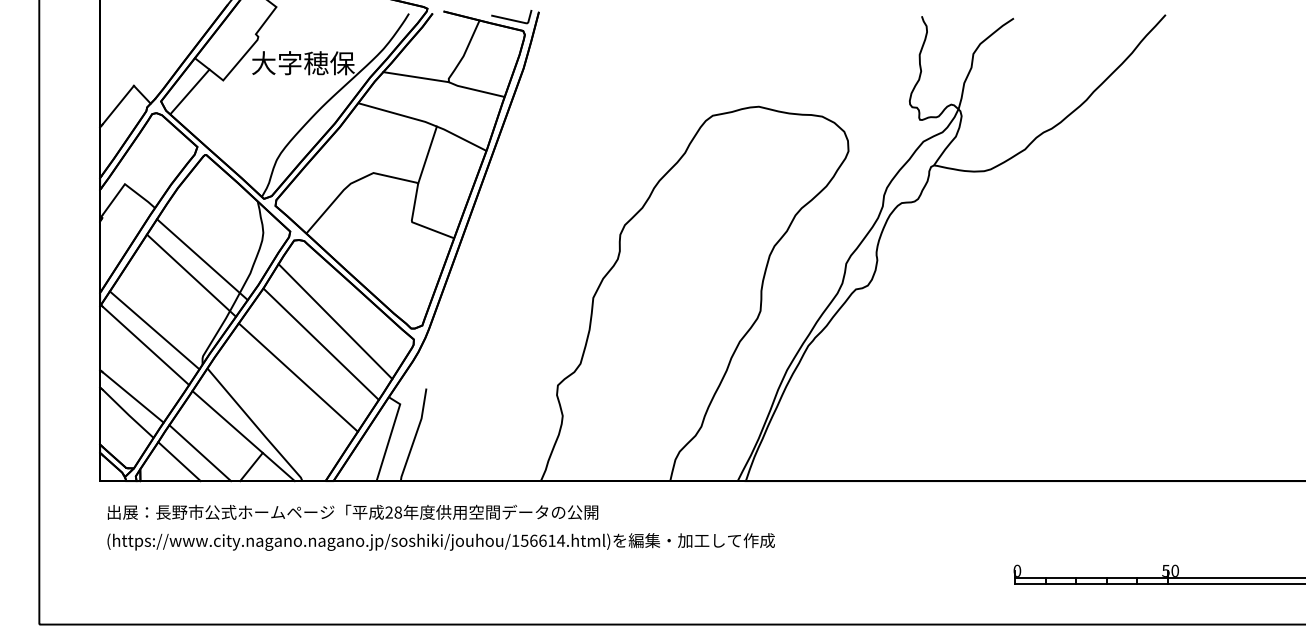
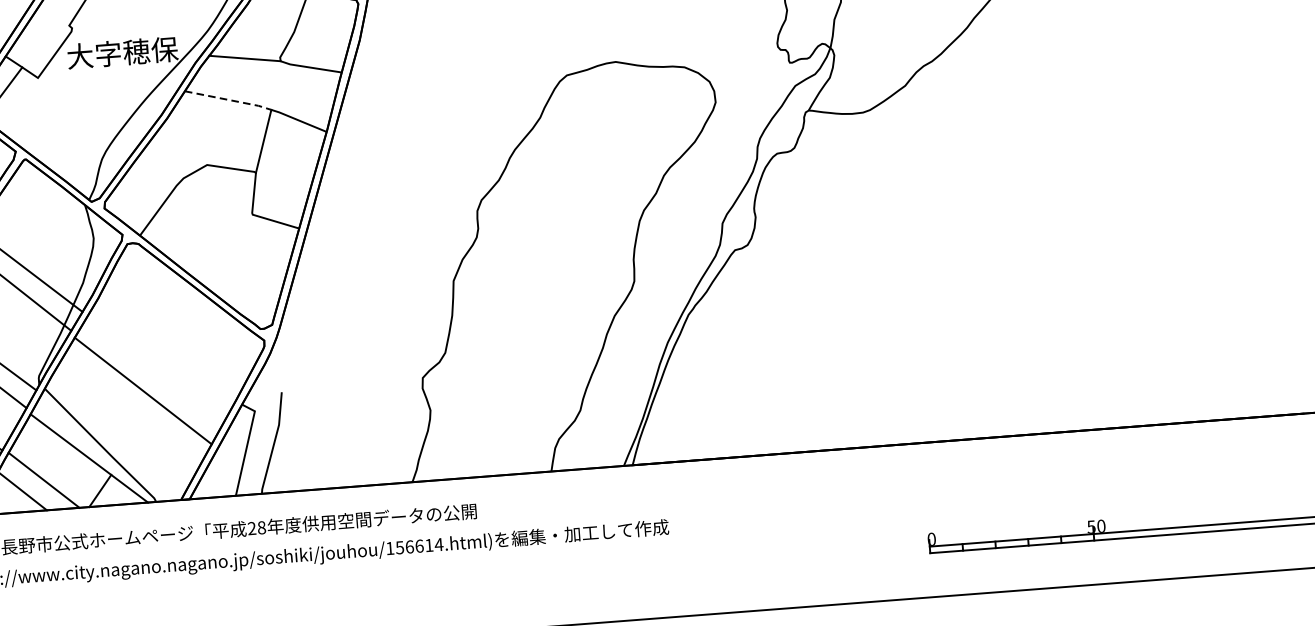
line: (398, 114) -> (229, 100), solid -> dashed
line: (335, 321) -> (178, 327), removed
line: (320, 343) -> (164, 352), removed

